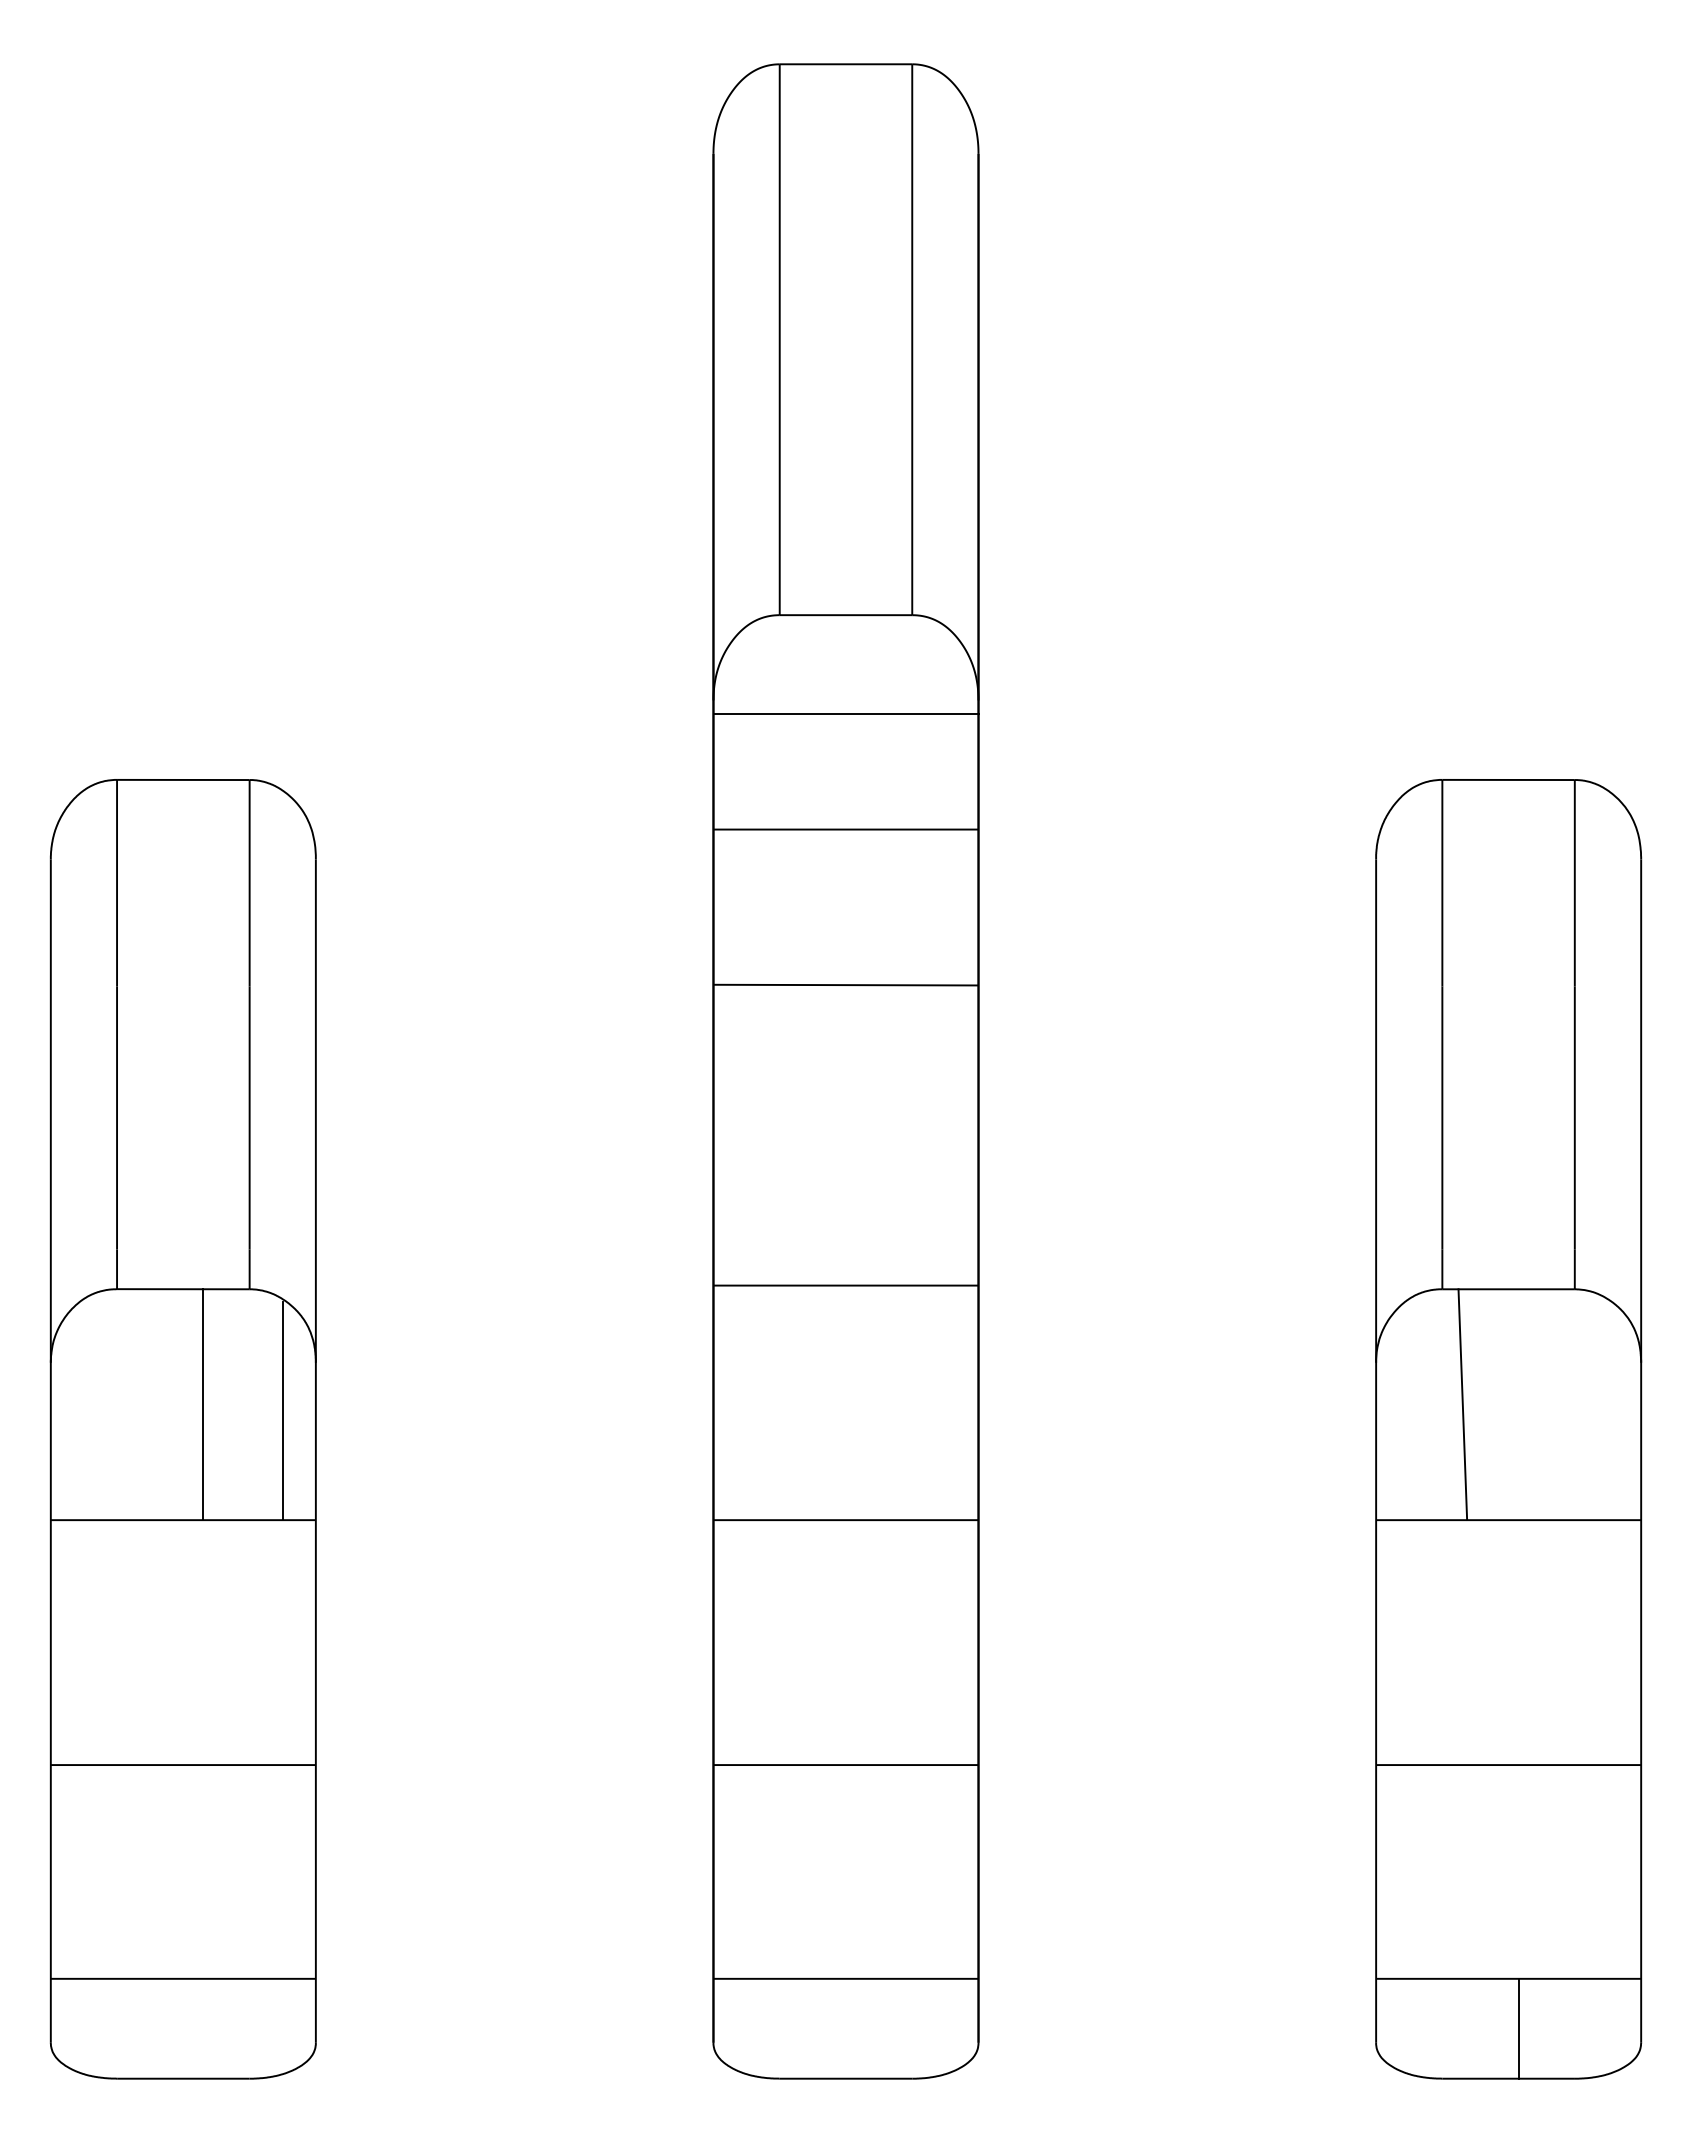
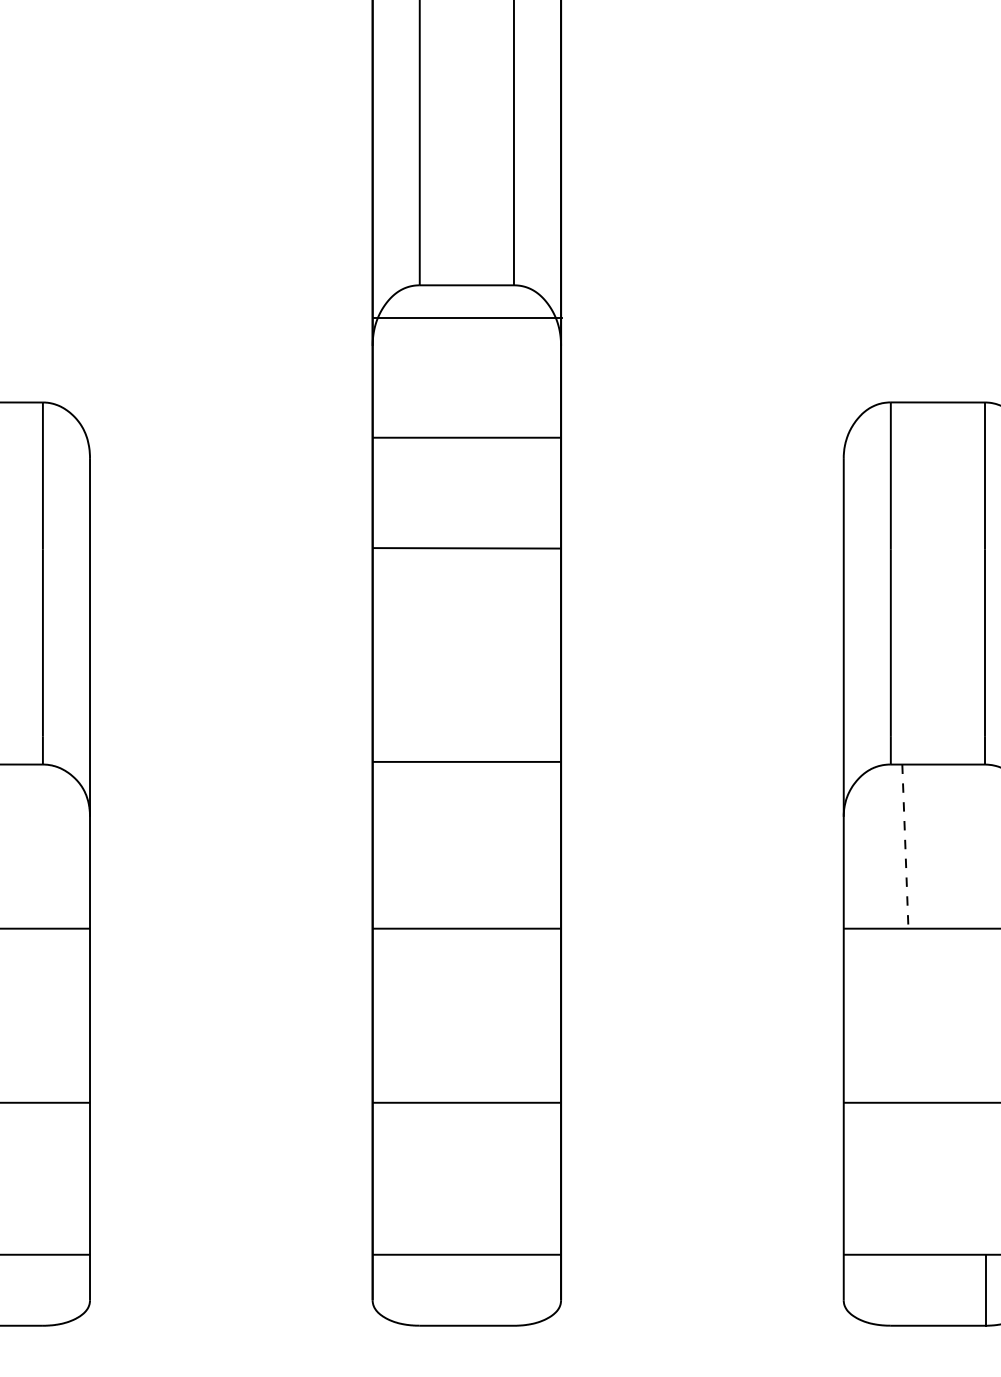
line: (846, 713) -> (467, 317), moved
line: (203, 1404) -> (10, 846), removed
line: (1462, 1405) -> (905, 847), solid -> dashed
line: (282, 1411) -> (66, 851), removed
line: (1518, 2028) -> (986, 1290), moved

